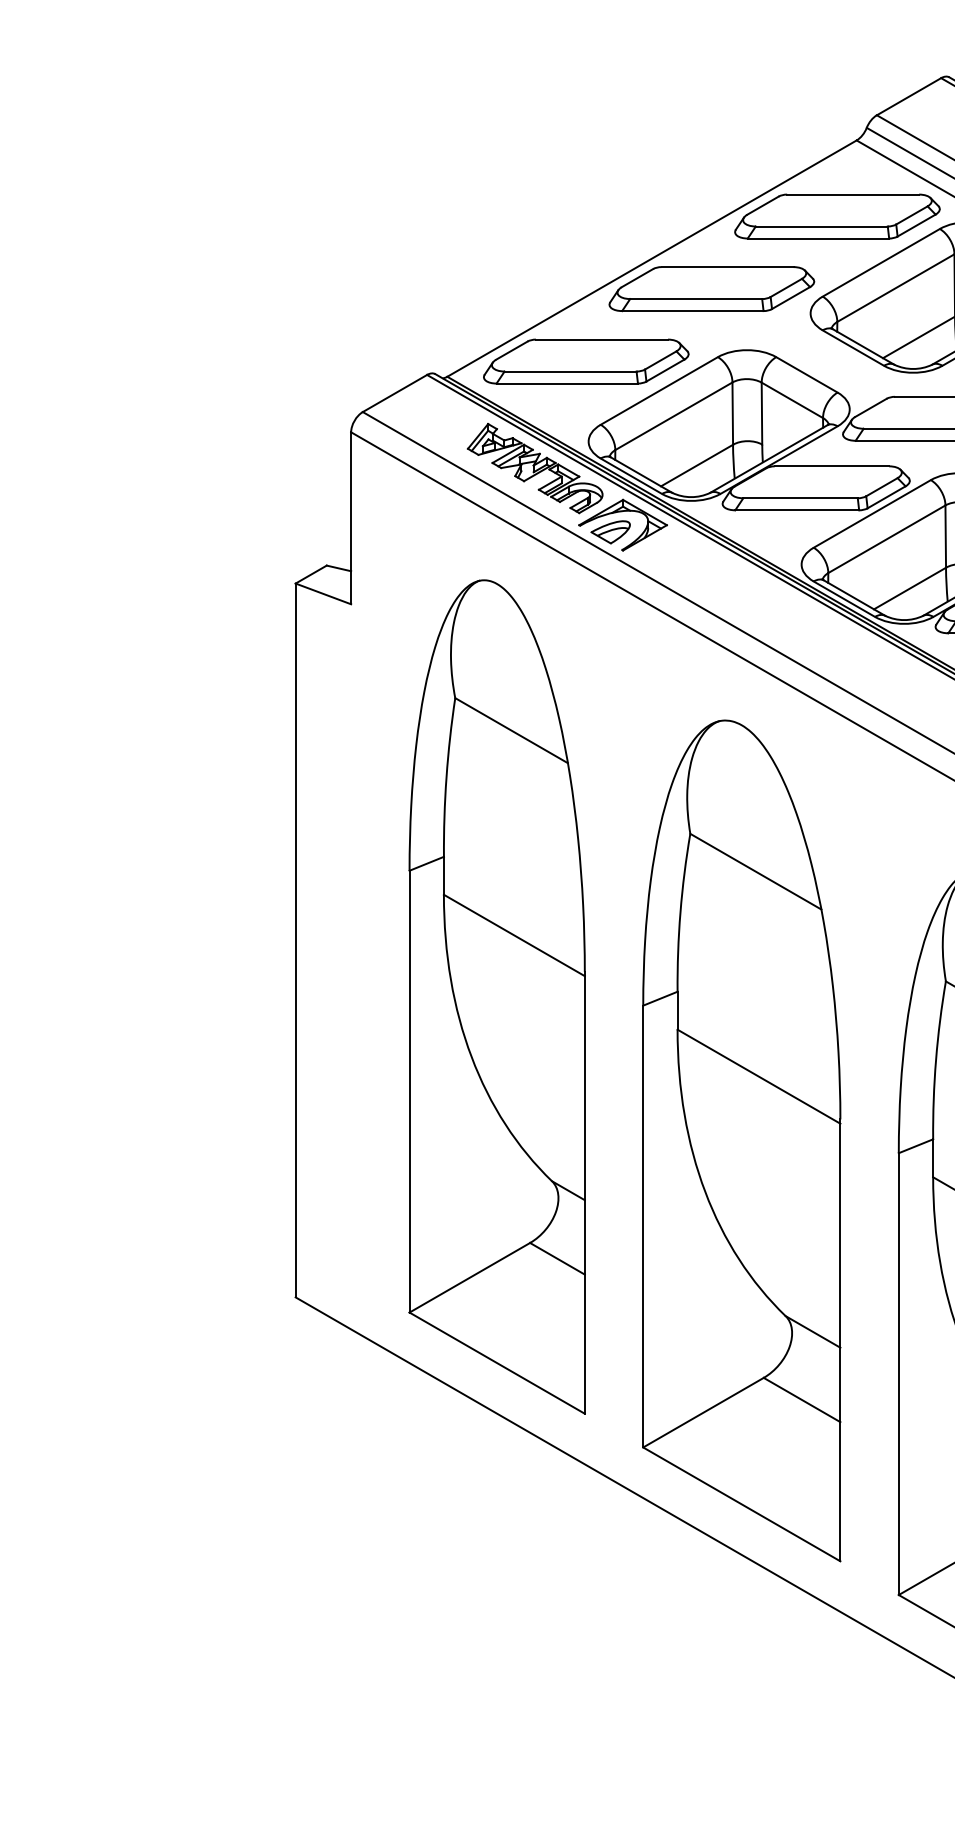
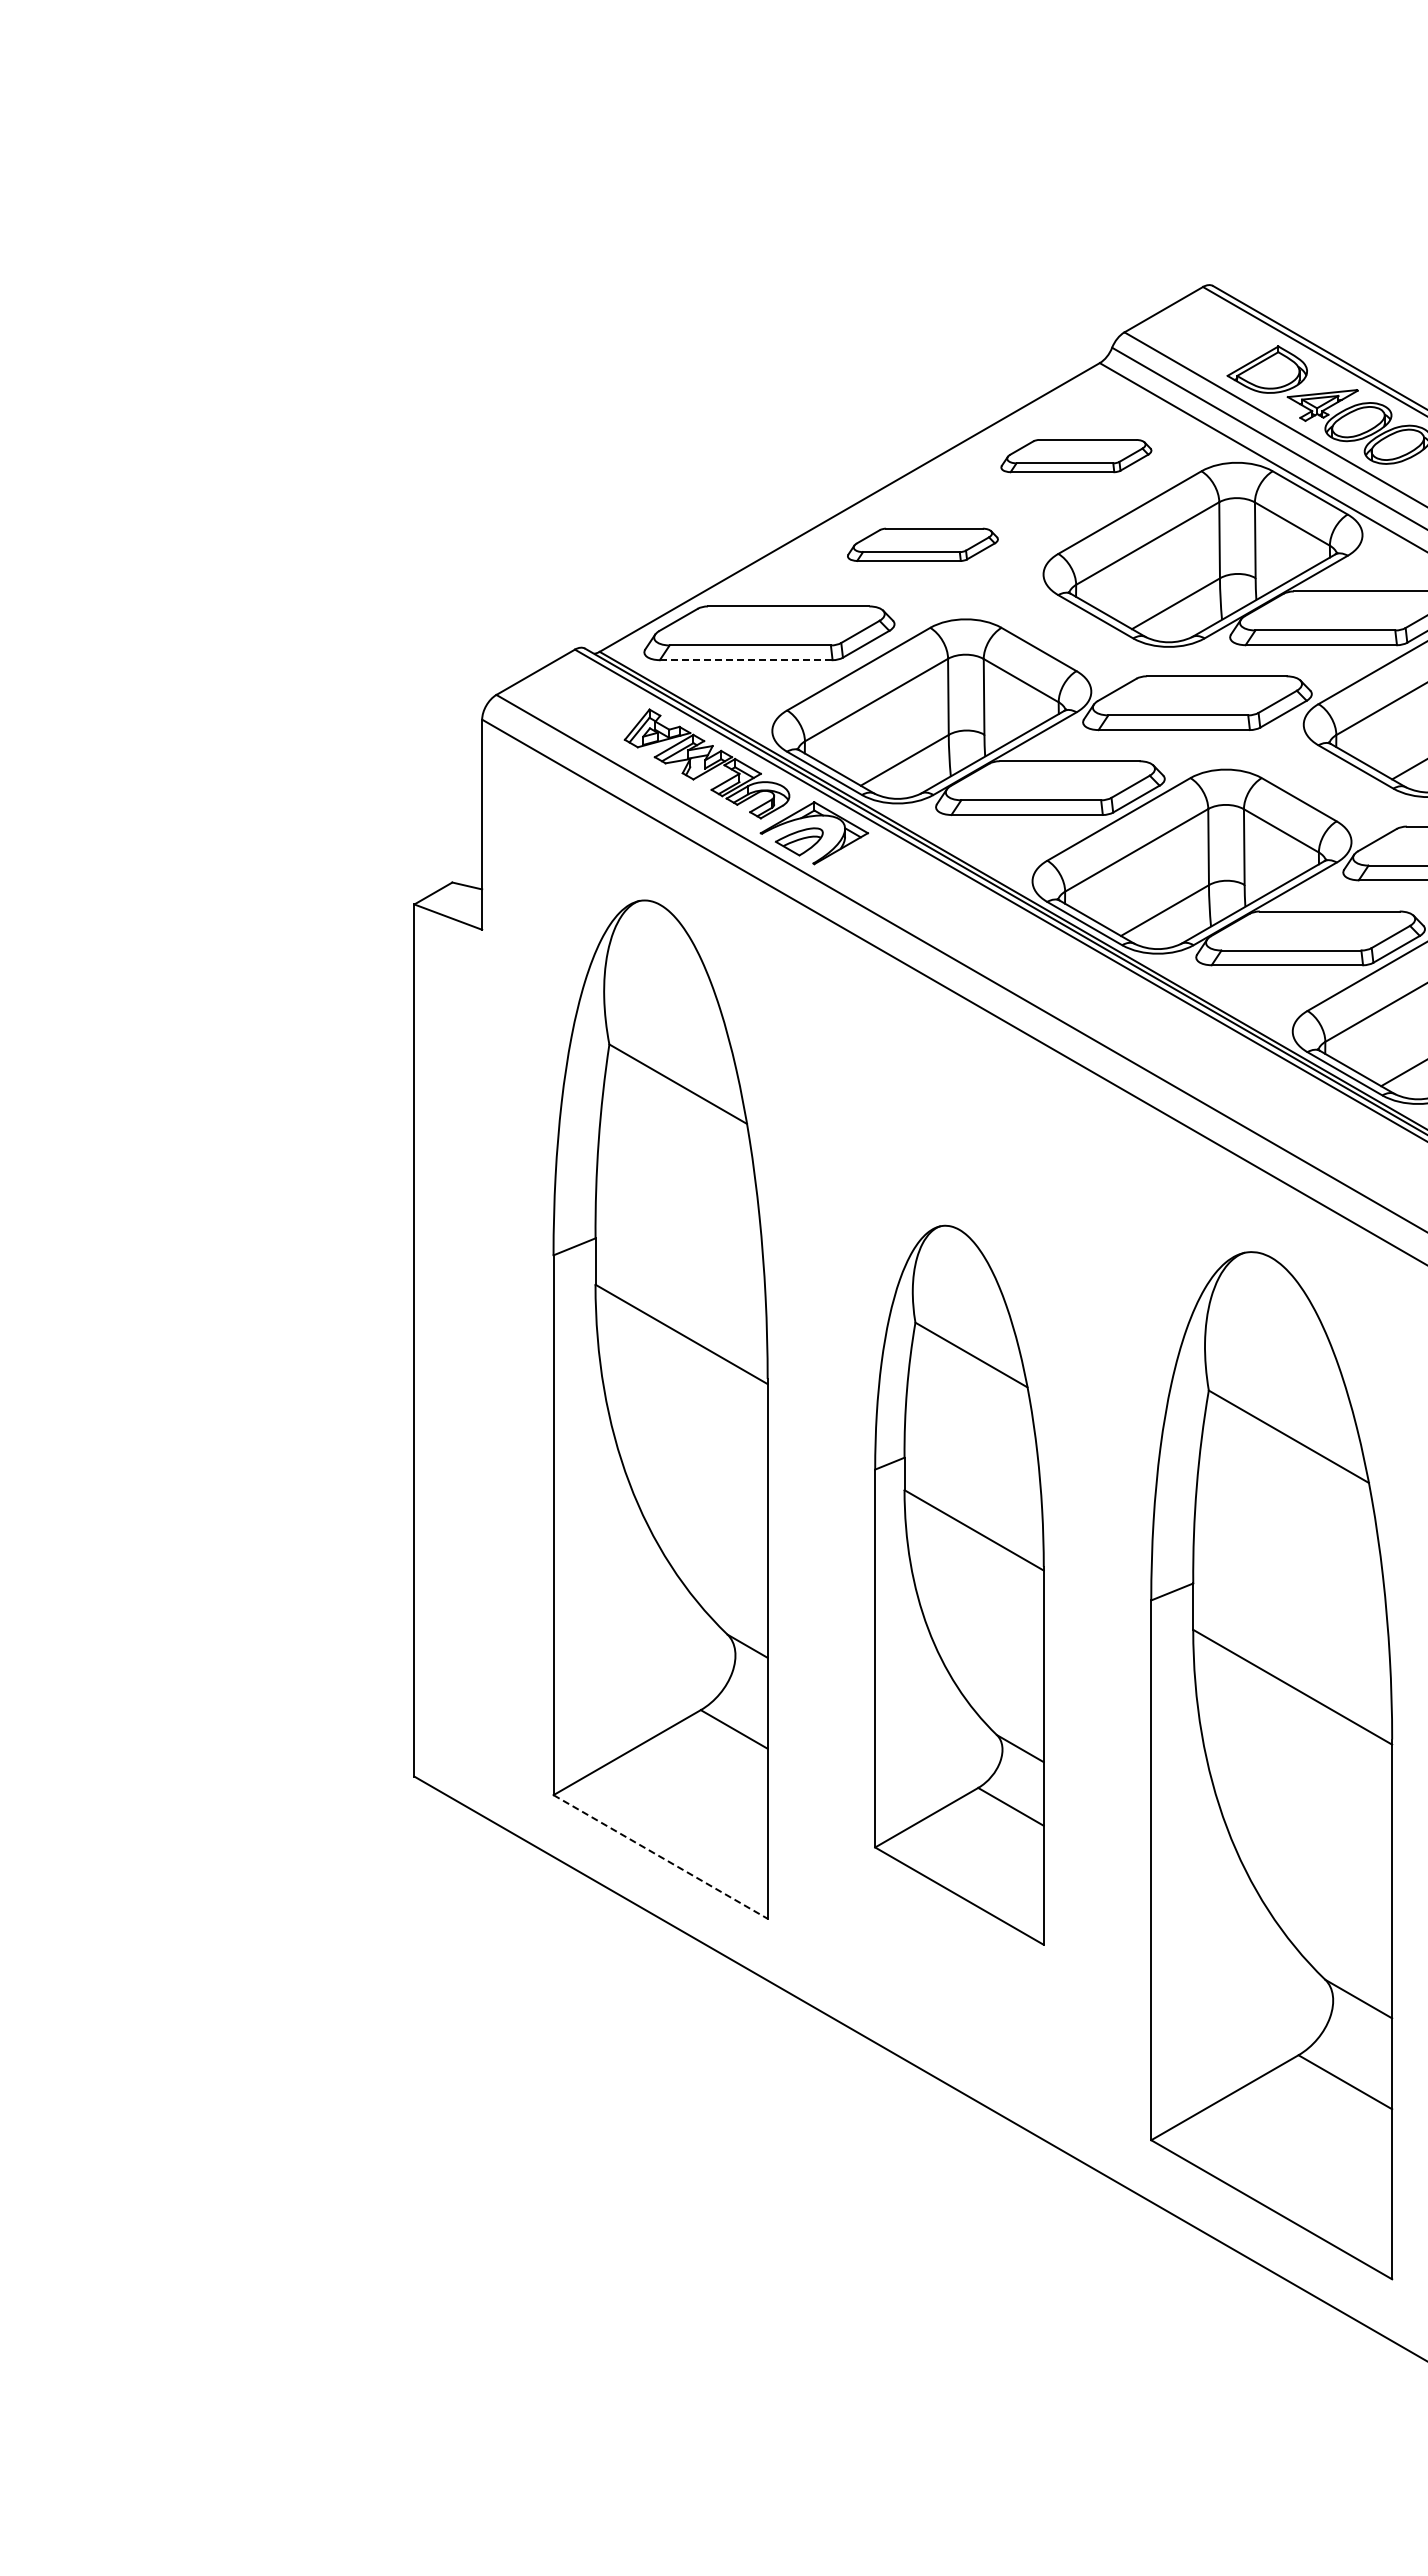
part: (837, 216) -> (1076, 455), size x0.6
part: (711, 288) -> (922, 544), size x0.6
line: (567, 383) -> (746, 660), solid -> dashed
part: (741, 1140) -> (959, 1584), size x0.7
line: (497, 1362) -> (660, 1856), solid -> dashed

